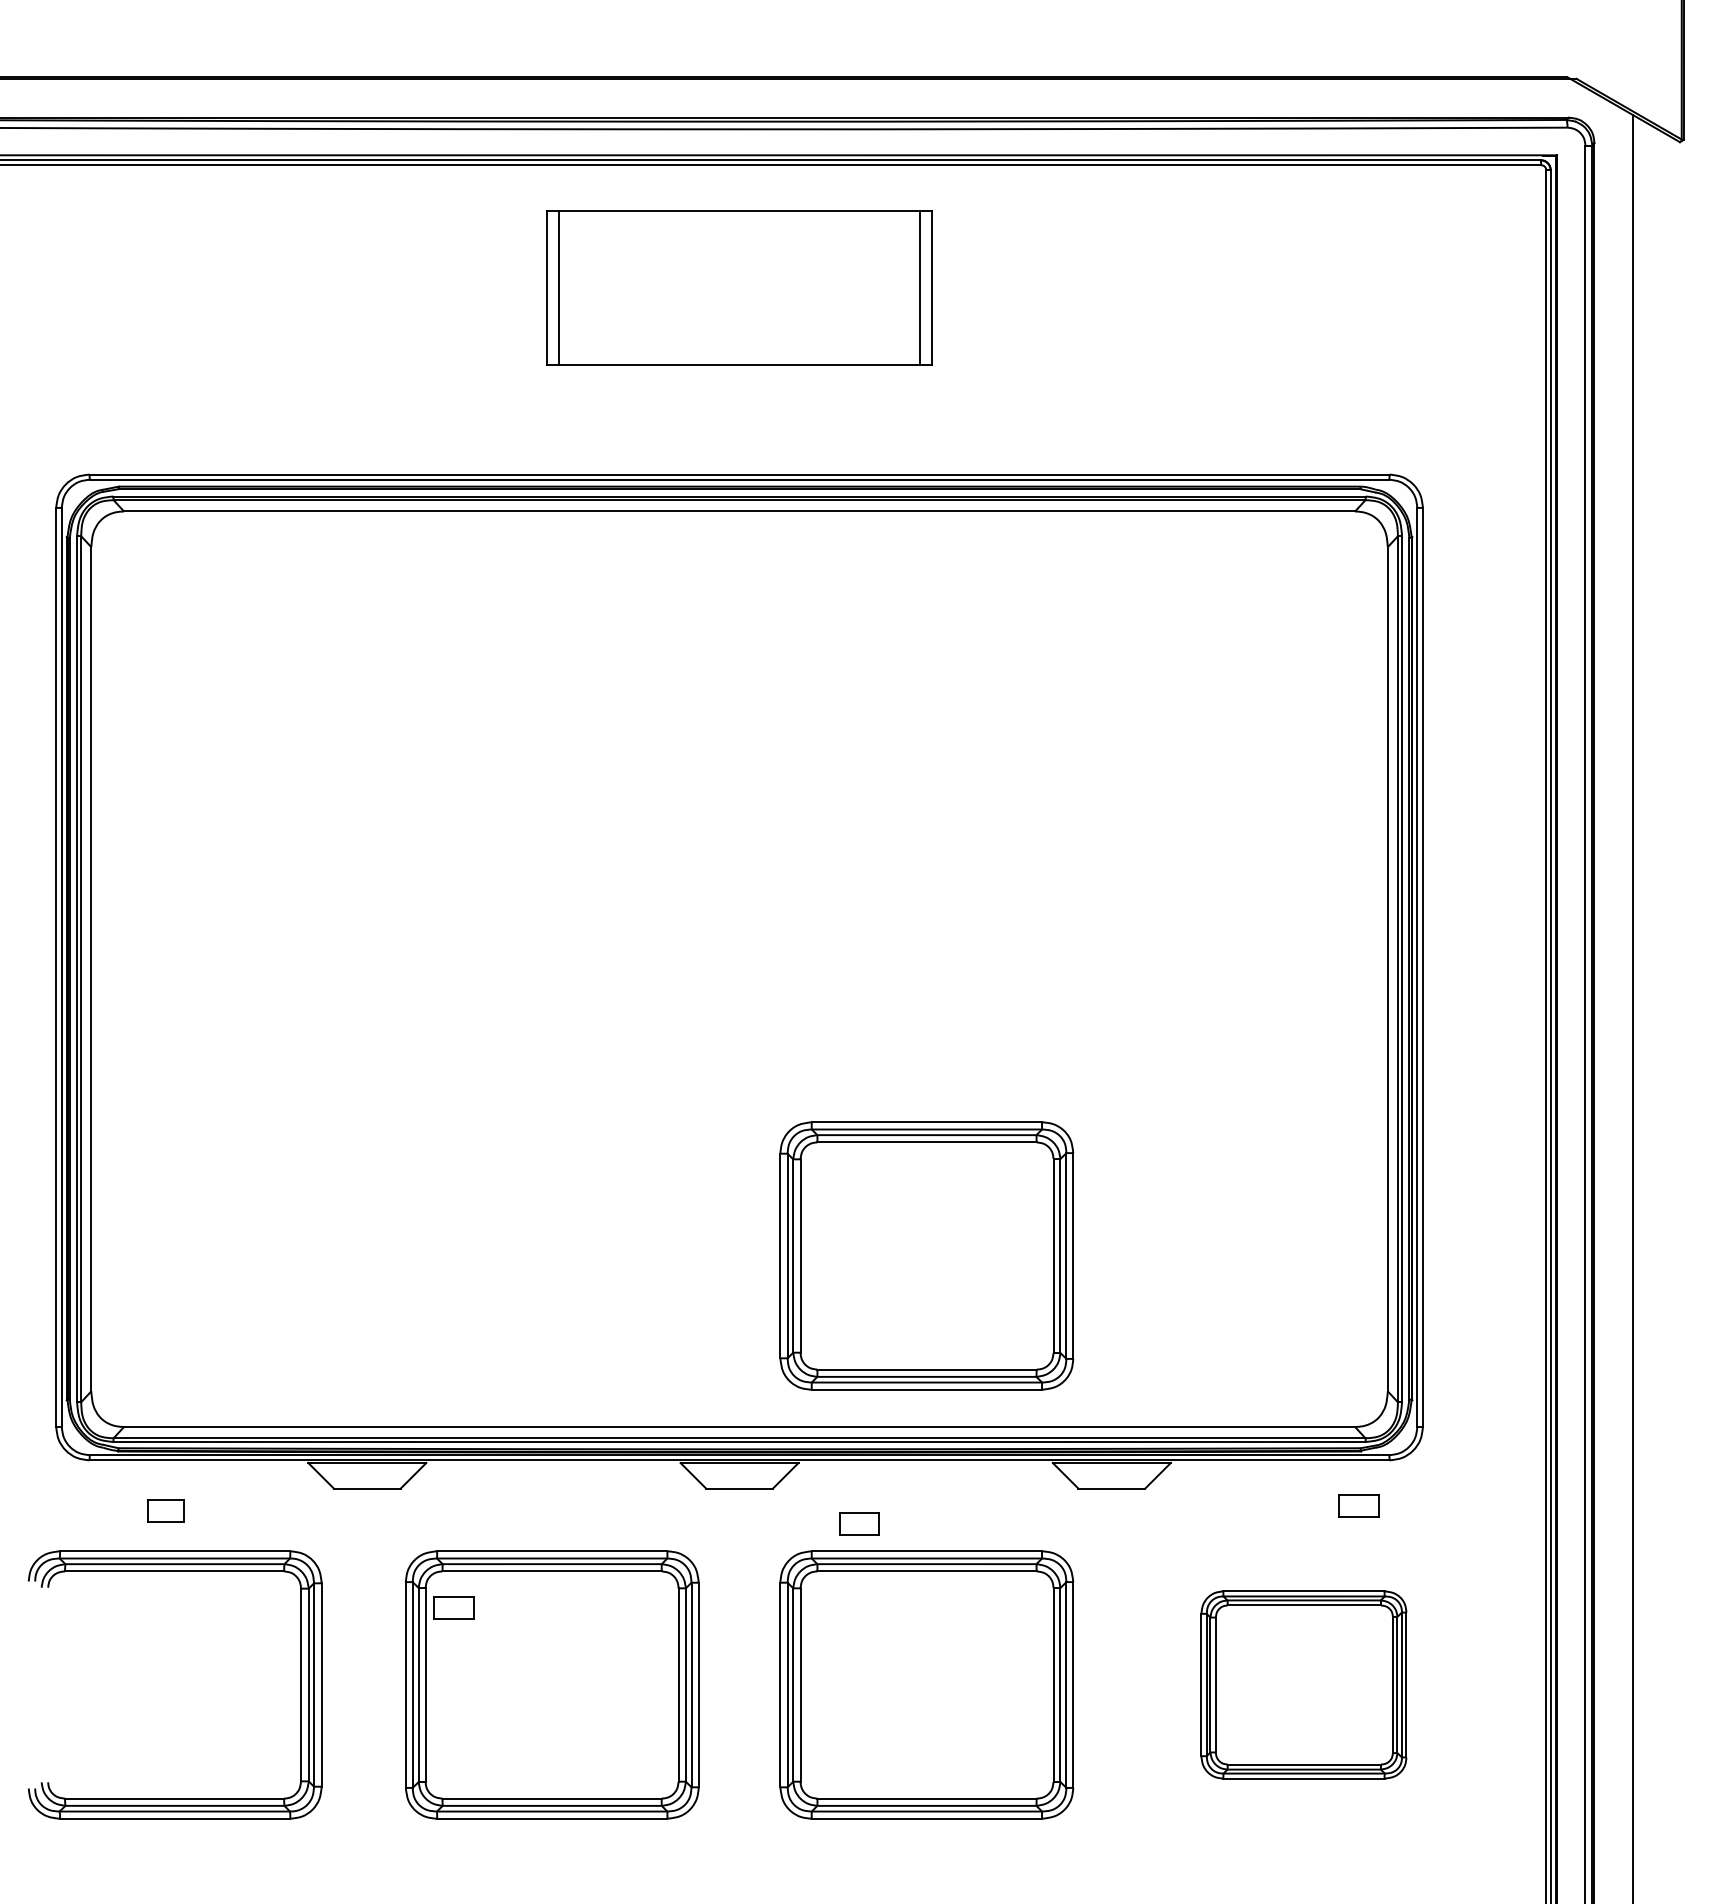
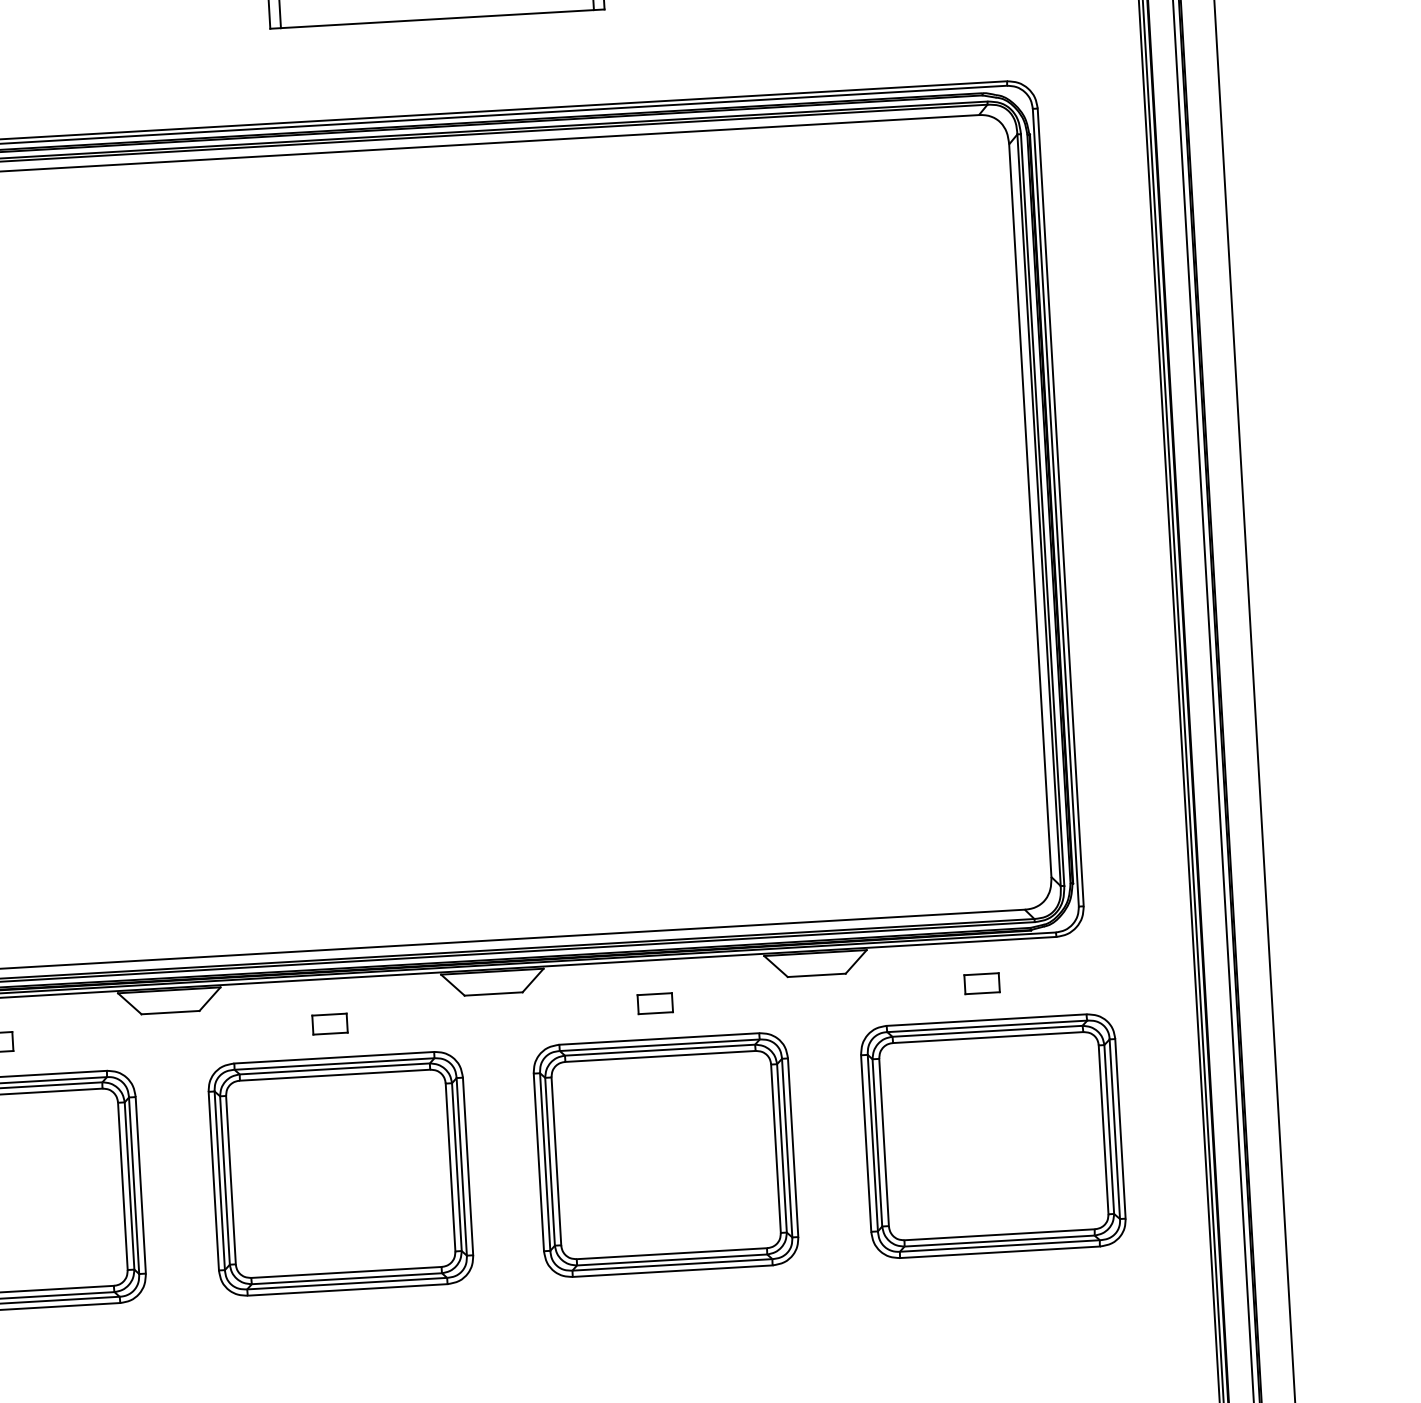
part: (926, 1255) -> (644, 782), removed
part: (1358, 1505) -> (981, 983), moved
part: (859, 1523) -> (655, 1002), moved
part: (453, 1607) -> (329, 1023), moved
part: (1303, 1684) -> (992, 1135), size x1.43

